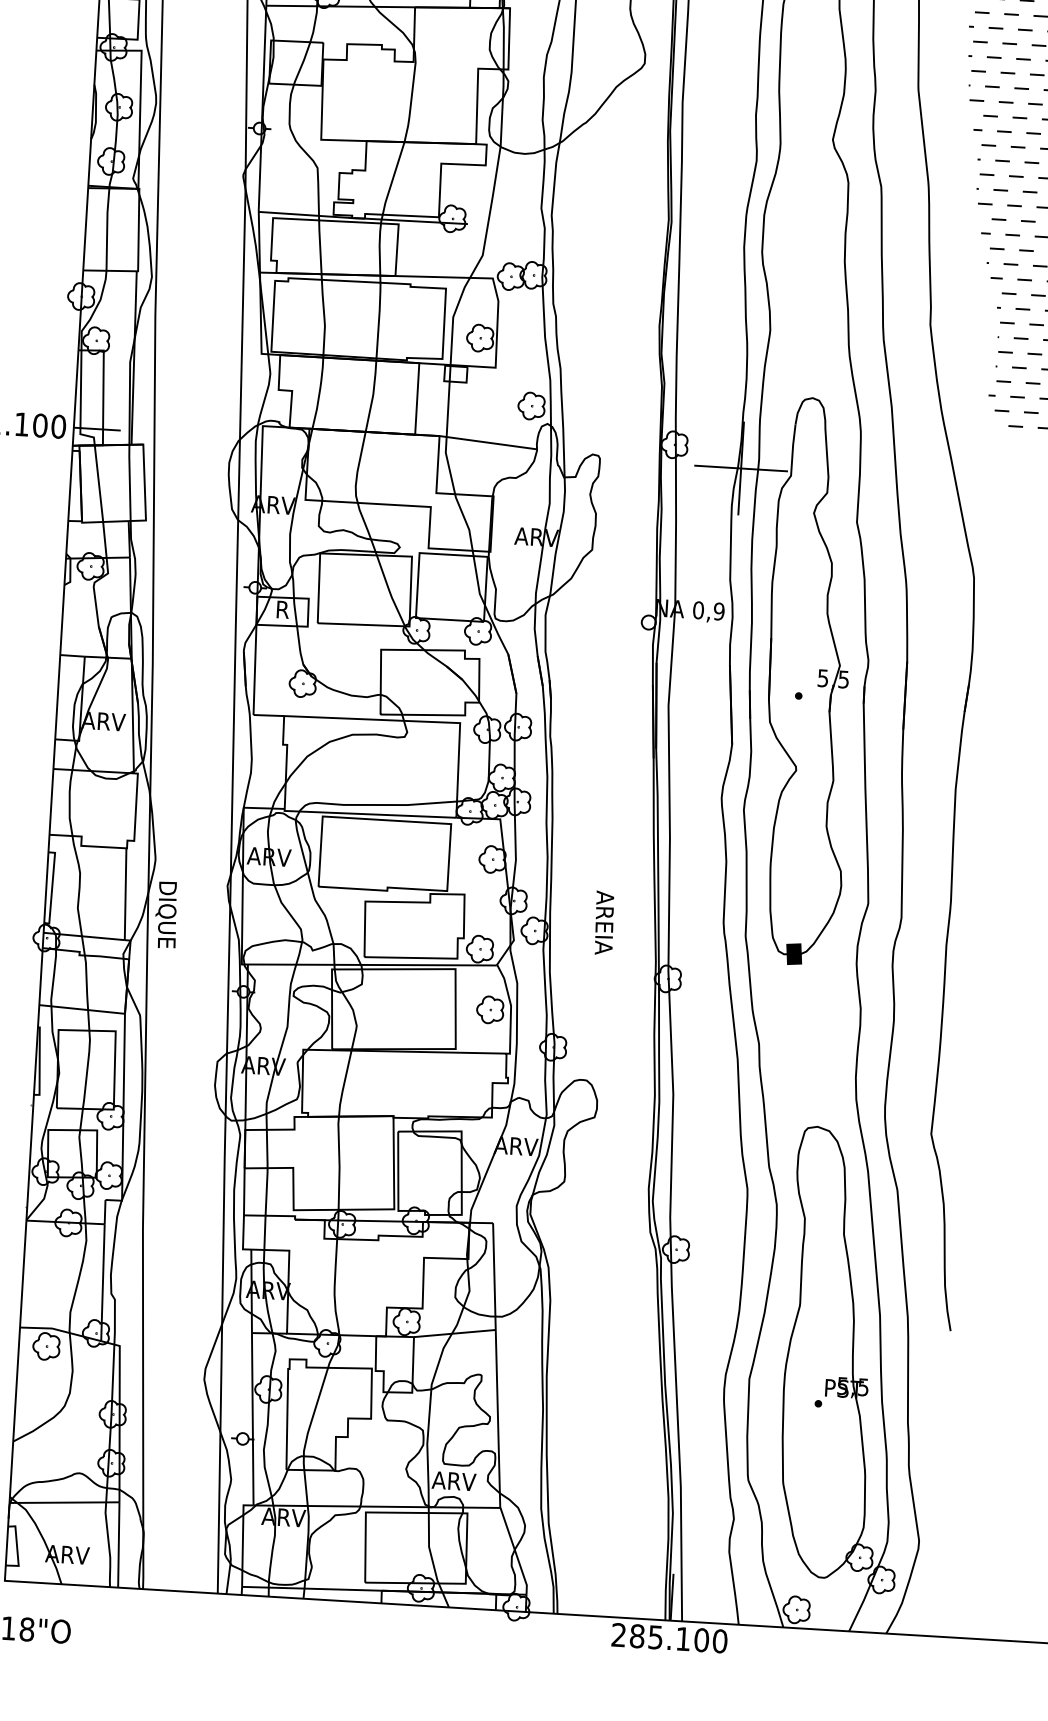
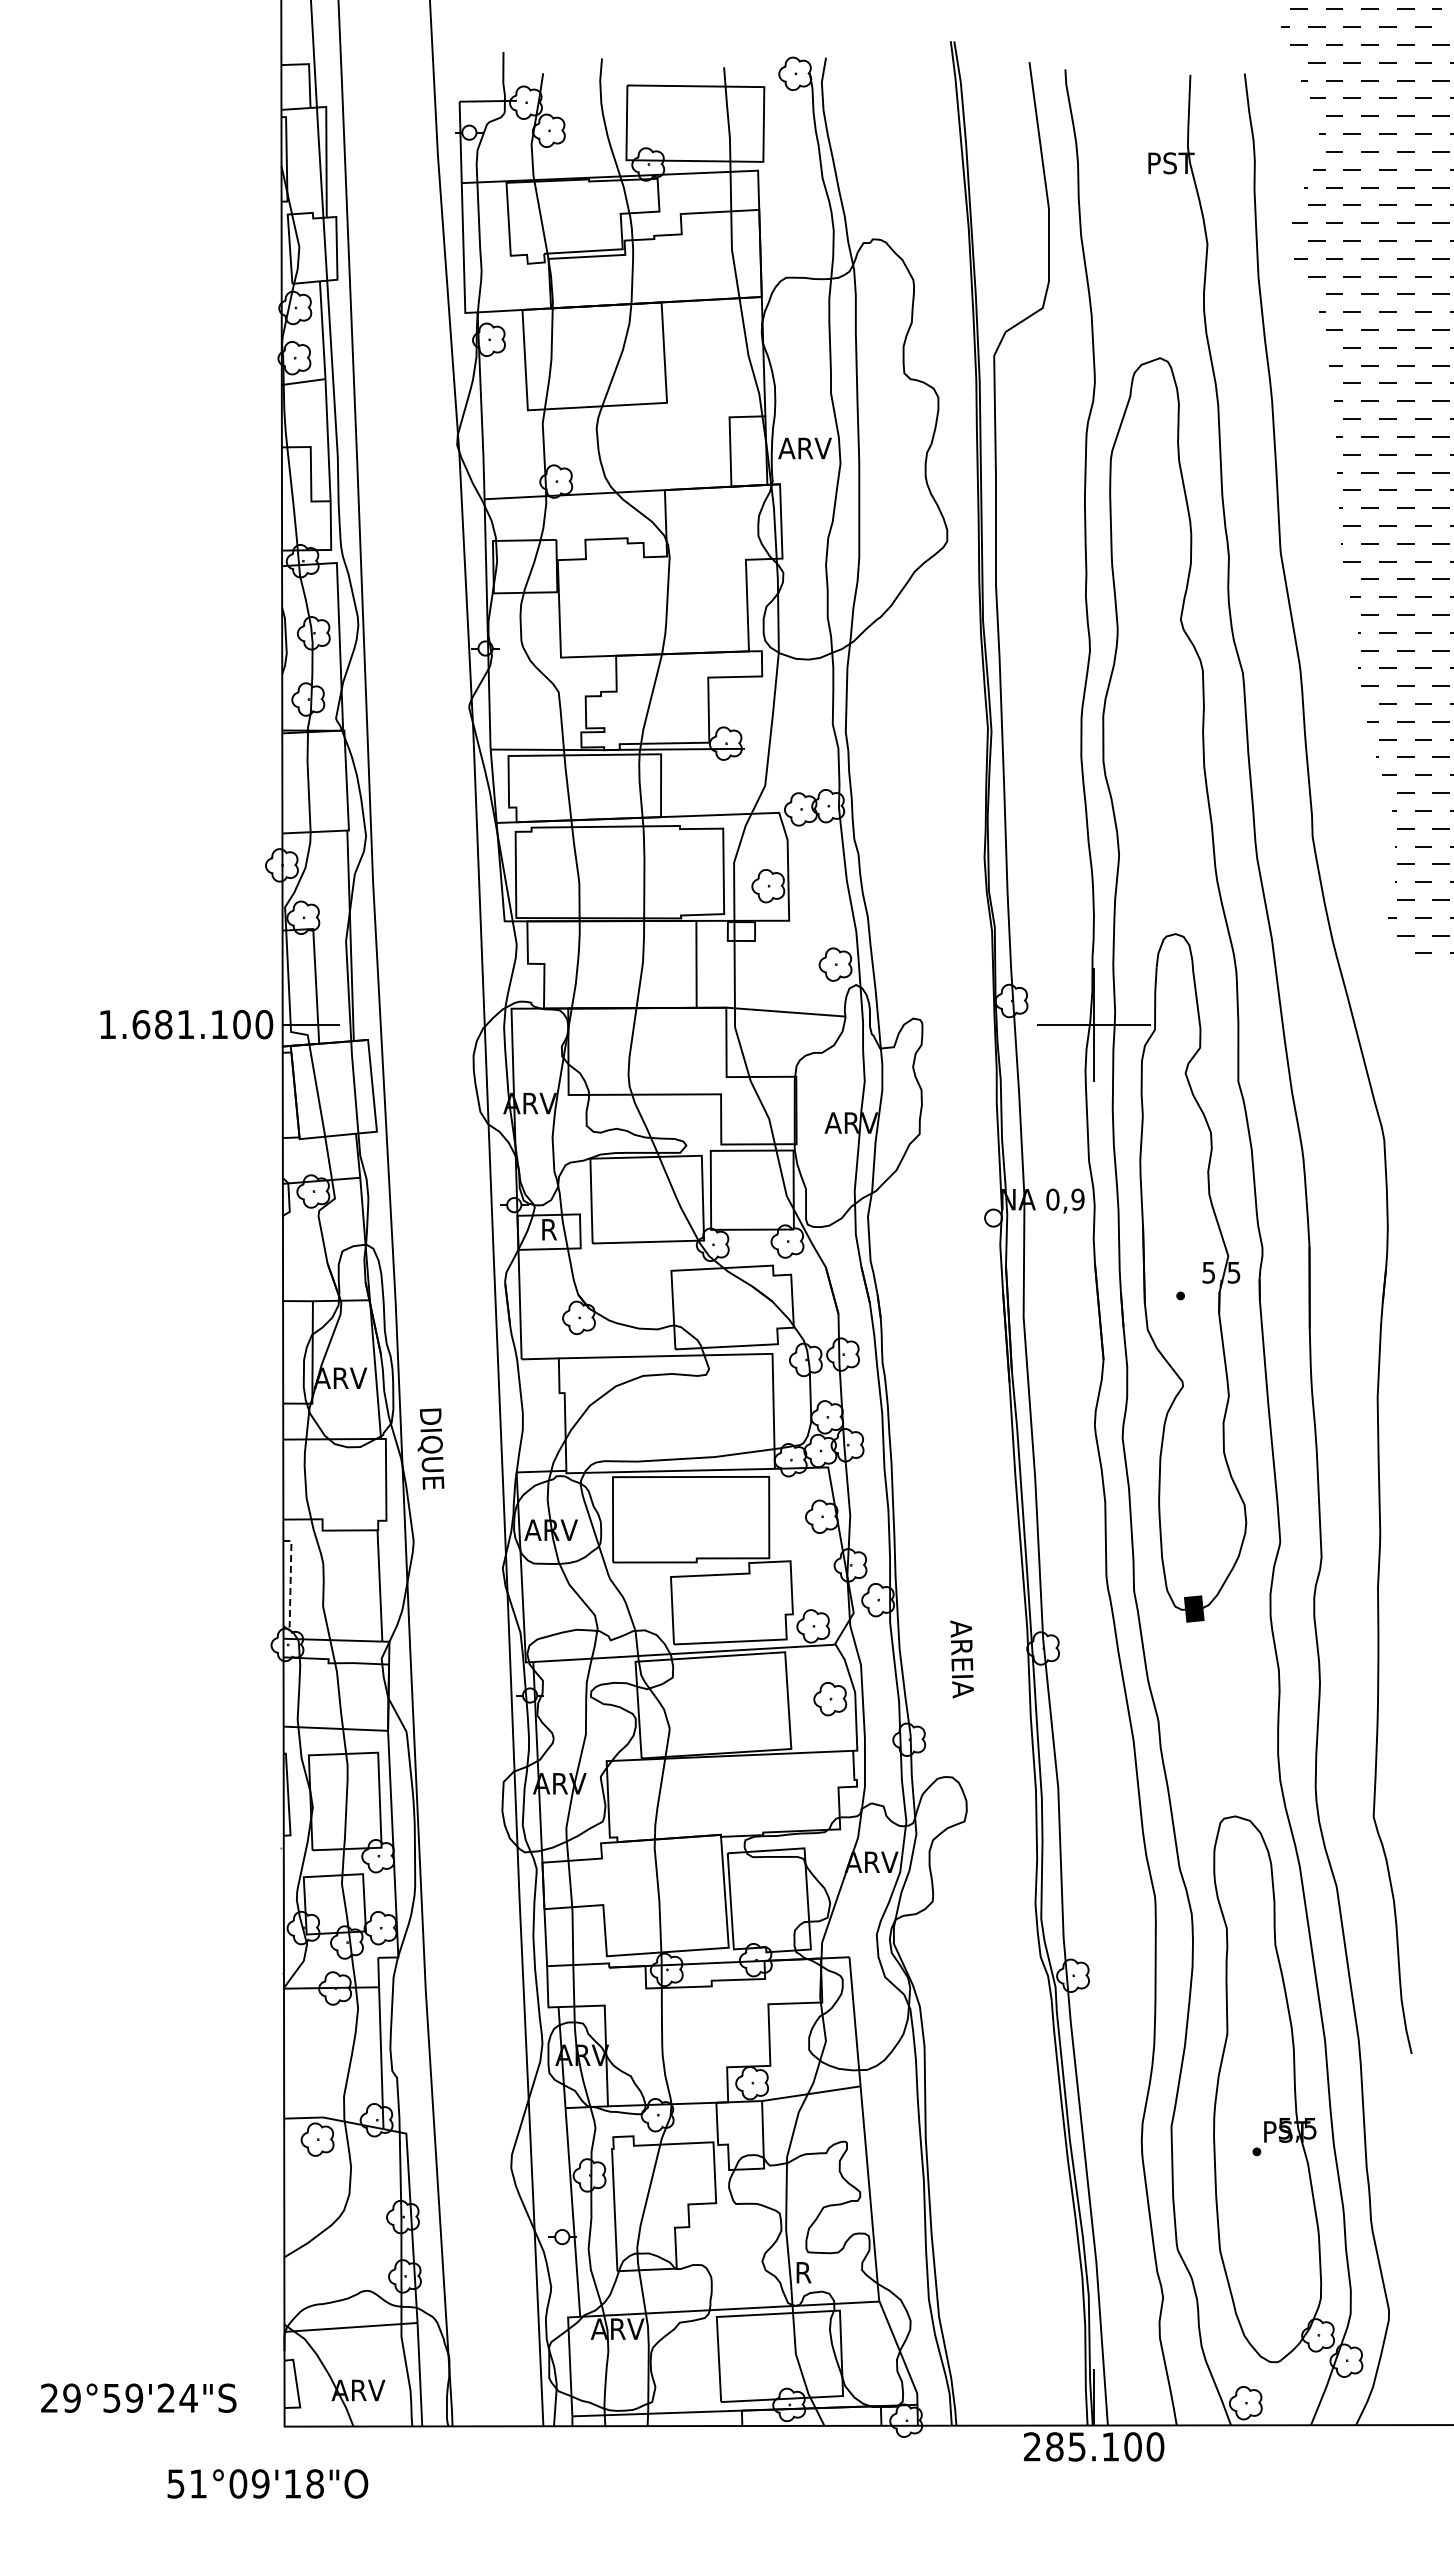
line: (52, 887) -> (290, 1583), solid -> dashed
text: (166, 914) -> (430, 1448), moved
text: (603, 923) -> (961, 1659), moved
text: (454, 1481) -> (821, 2272), ARV -> R

